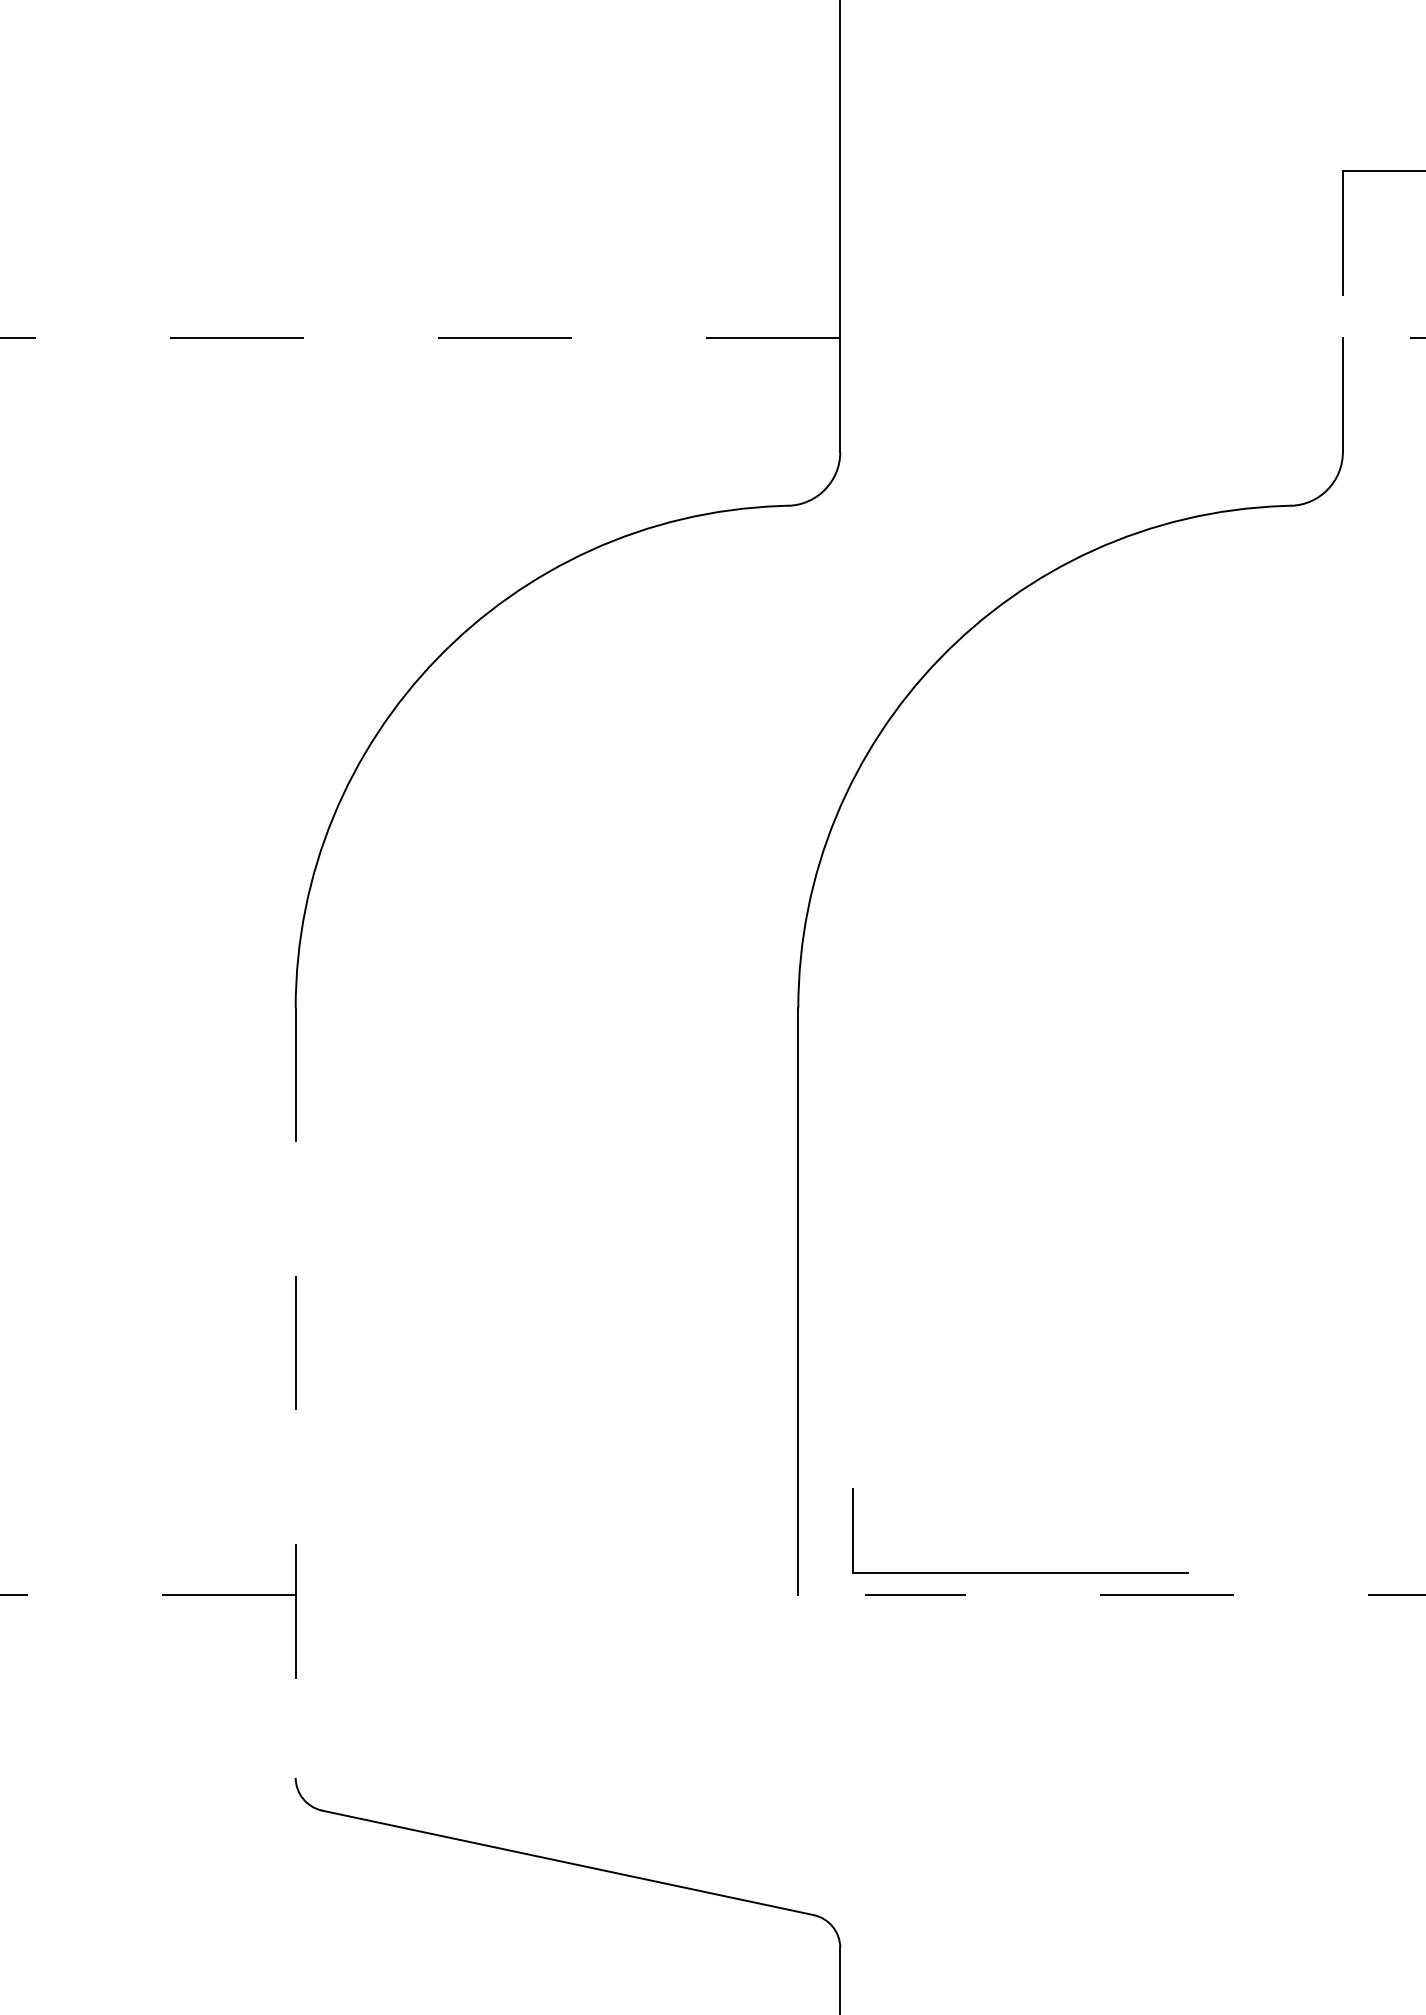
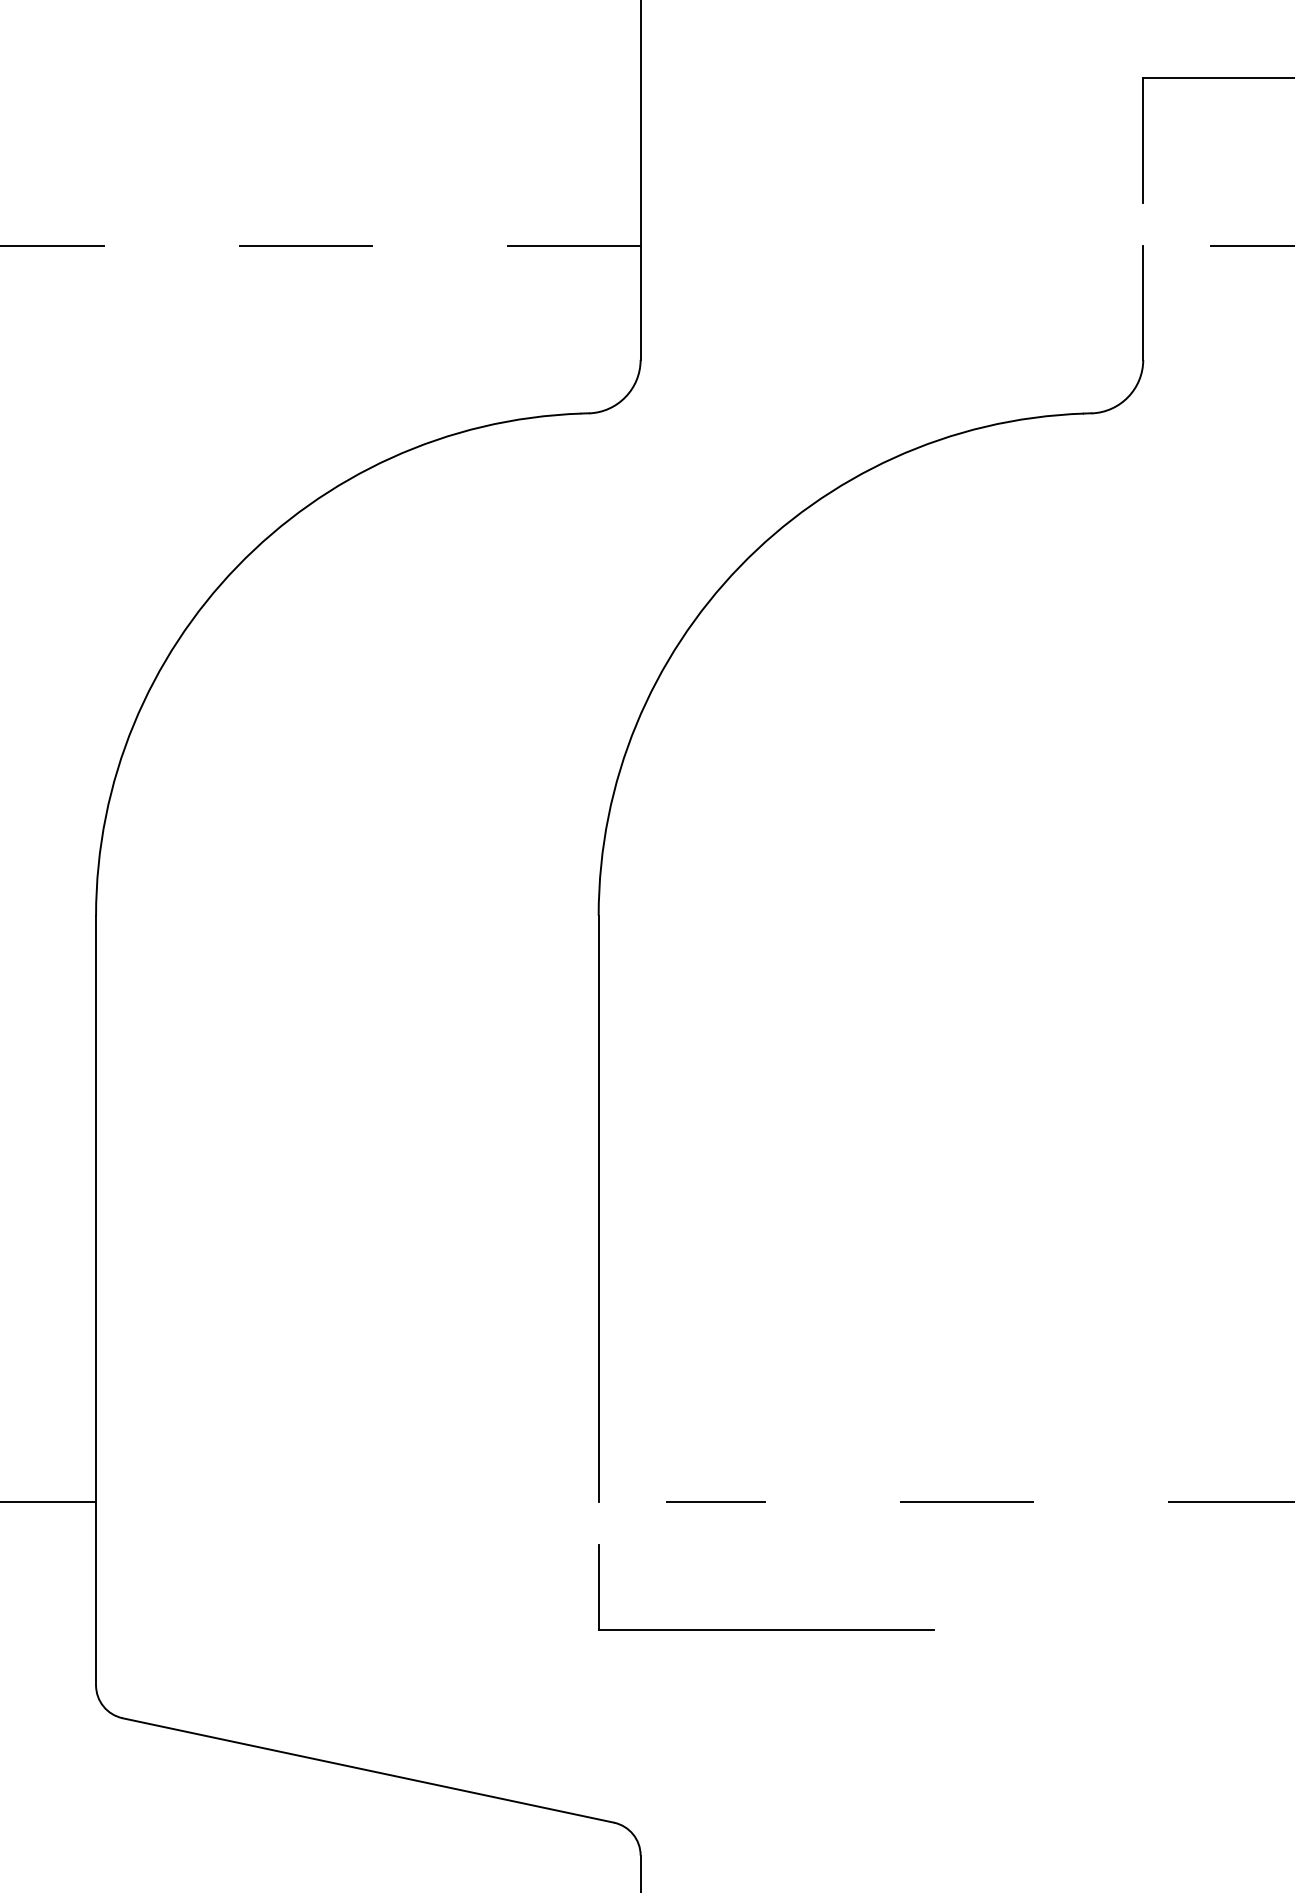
line: (295, 1393) -> (95, 1301), dashed -> solid
part: (1020, 1572) -> (765, 1629), moved

